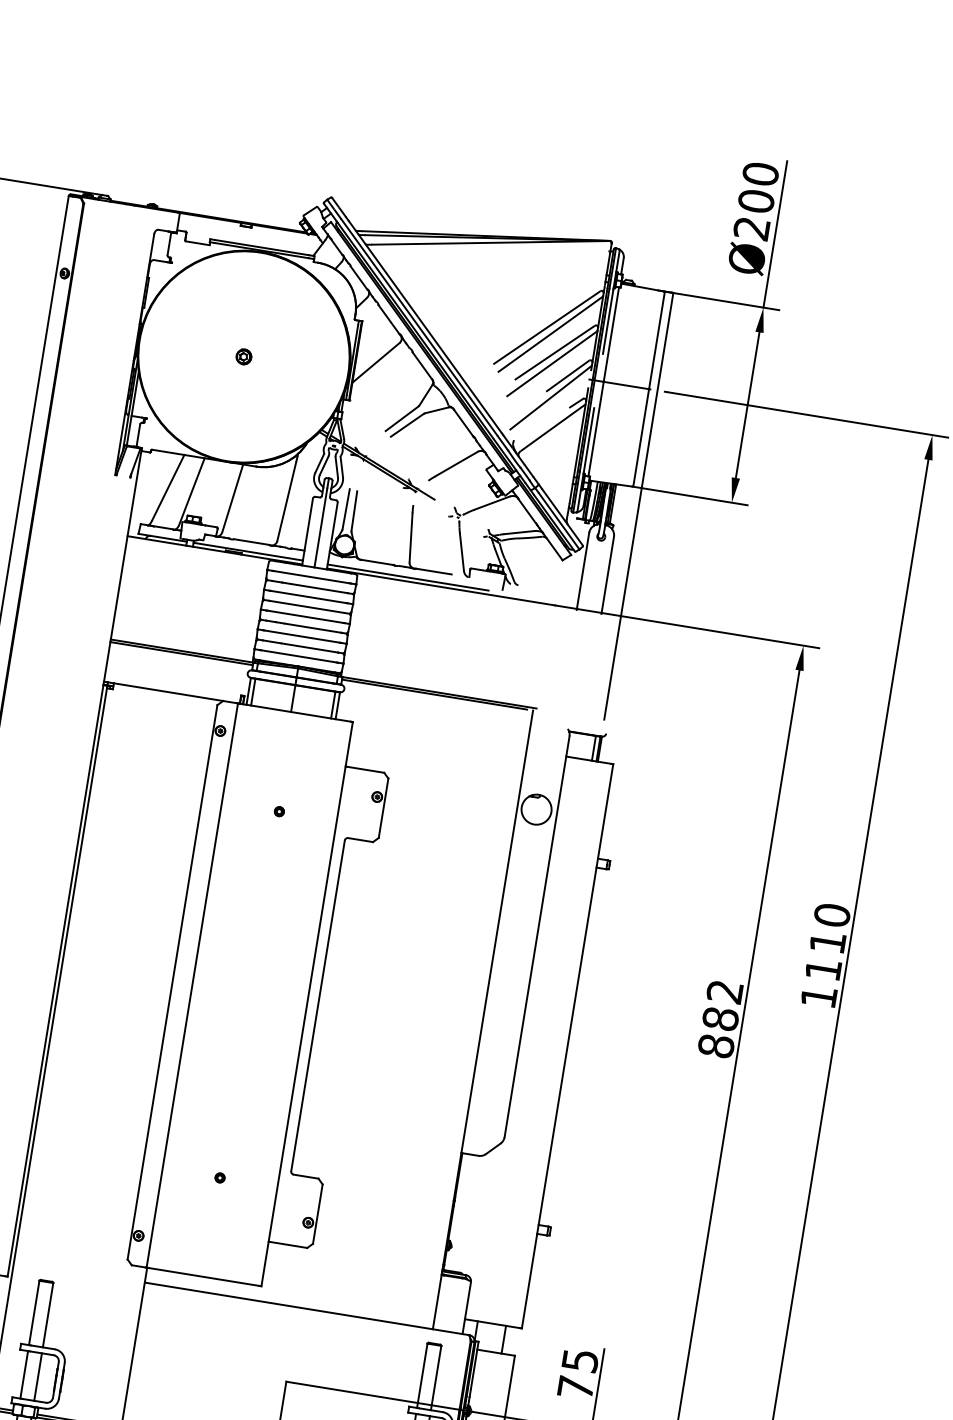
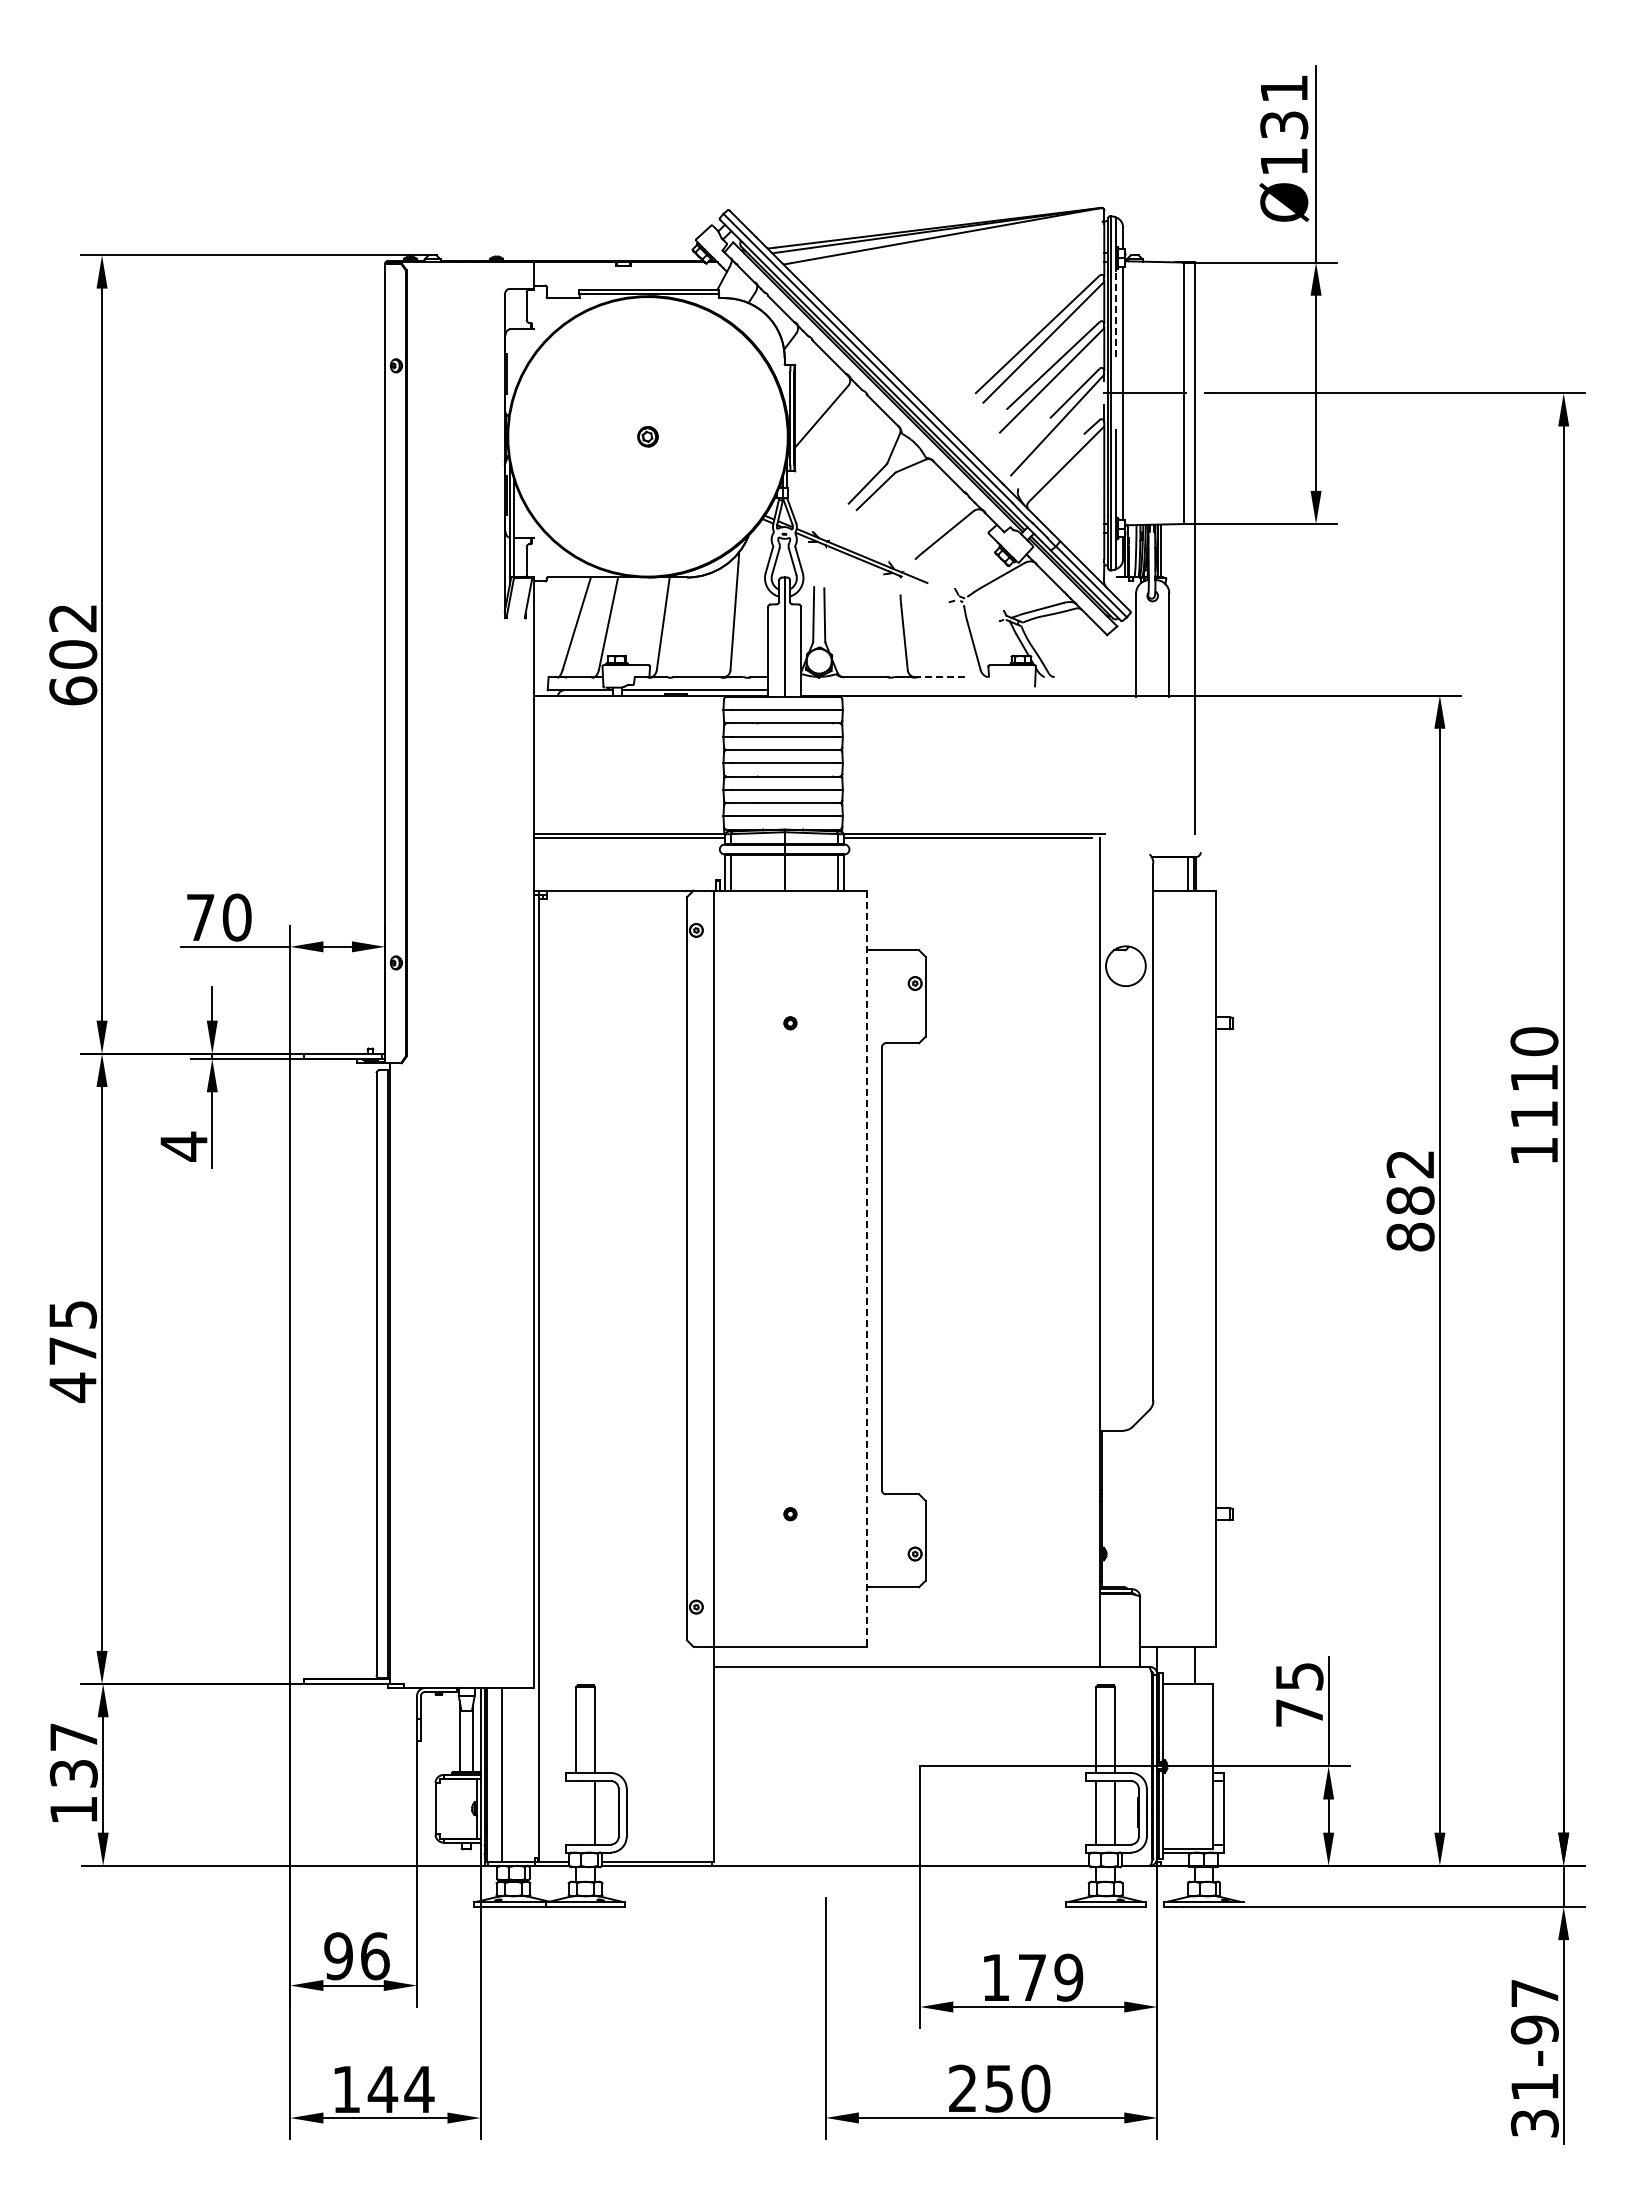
text: (756, 200) -> (1284, 124), Ø200 -> Ø131
line: (608, 321) -> (1116, 313), solid -> dashed
line: (433, 571) -> (941, 677), solid -> dashed
line: (407, 577) -> (908, 690), removed
line: (307, 1004) -> (867, 1269), solid -> dashed
line: (24, 1374) -> (576, 1812), removed

